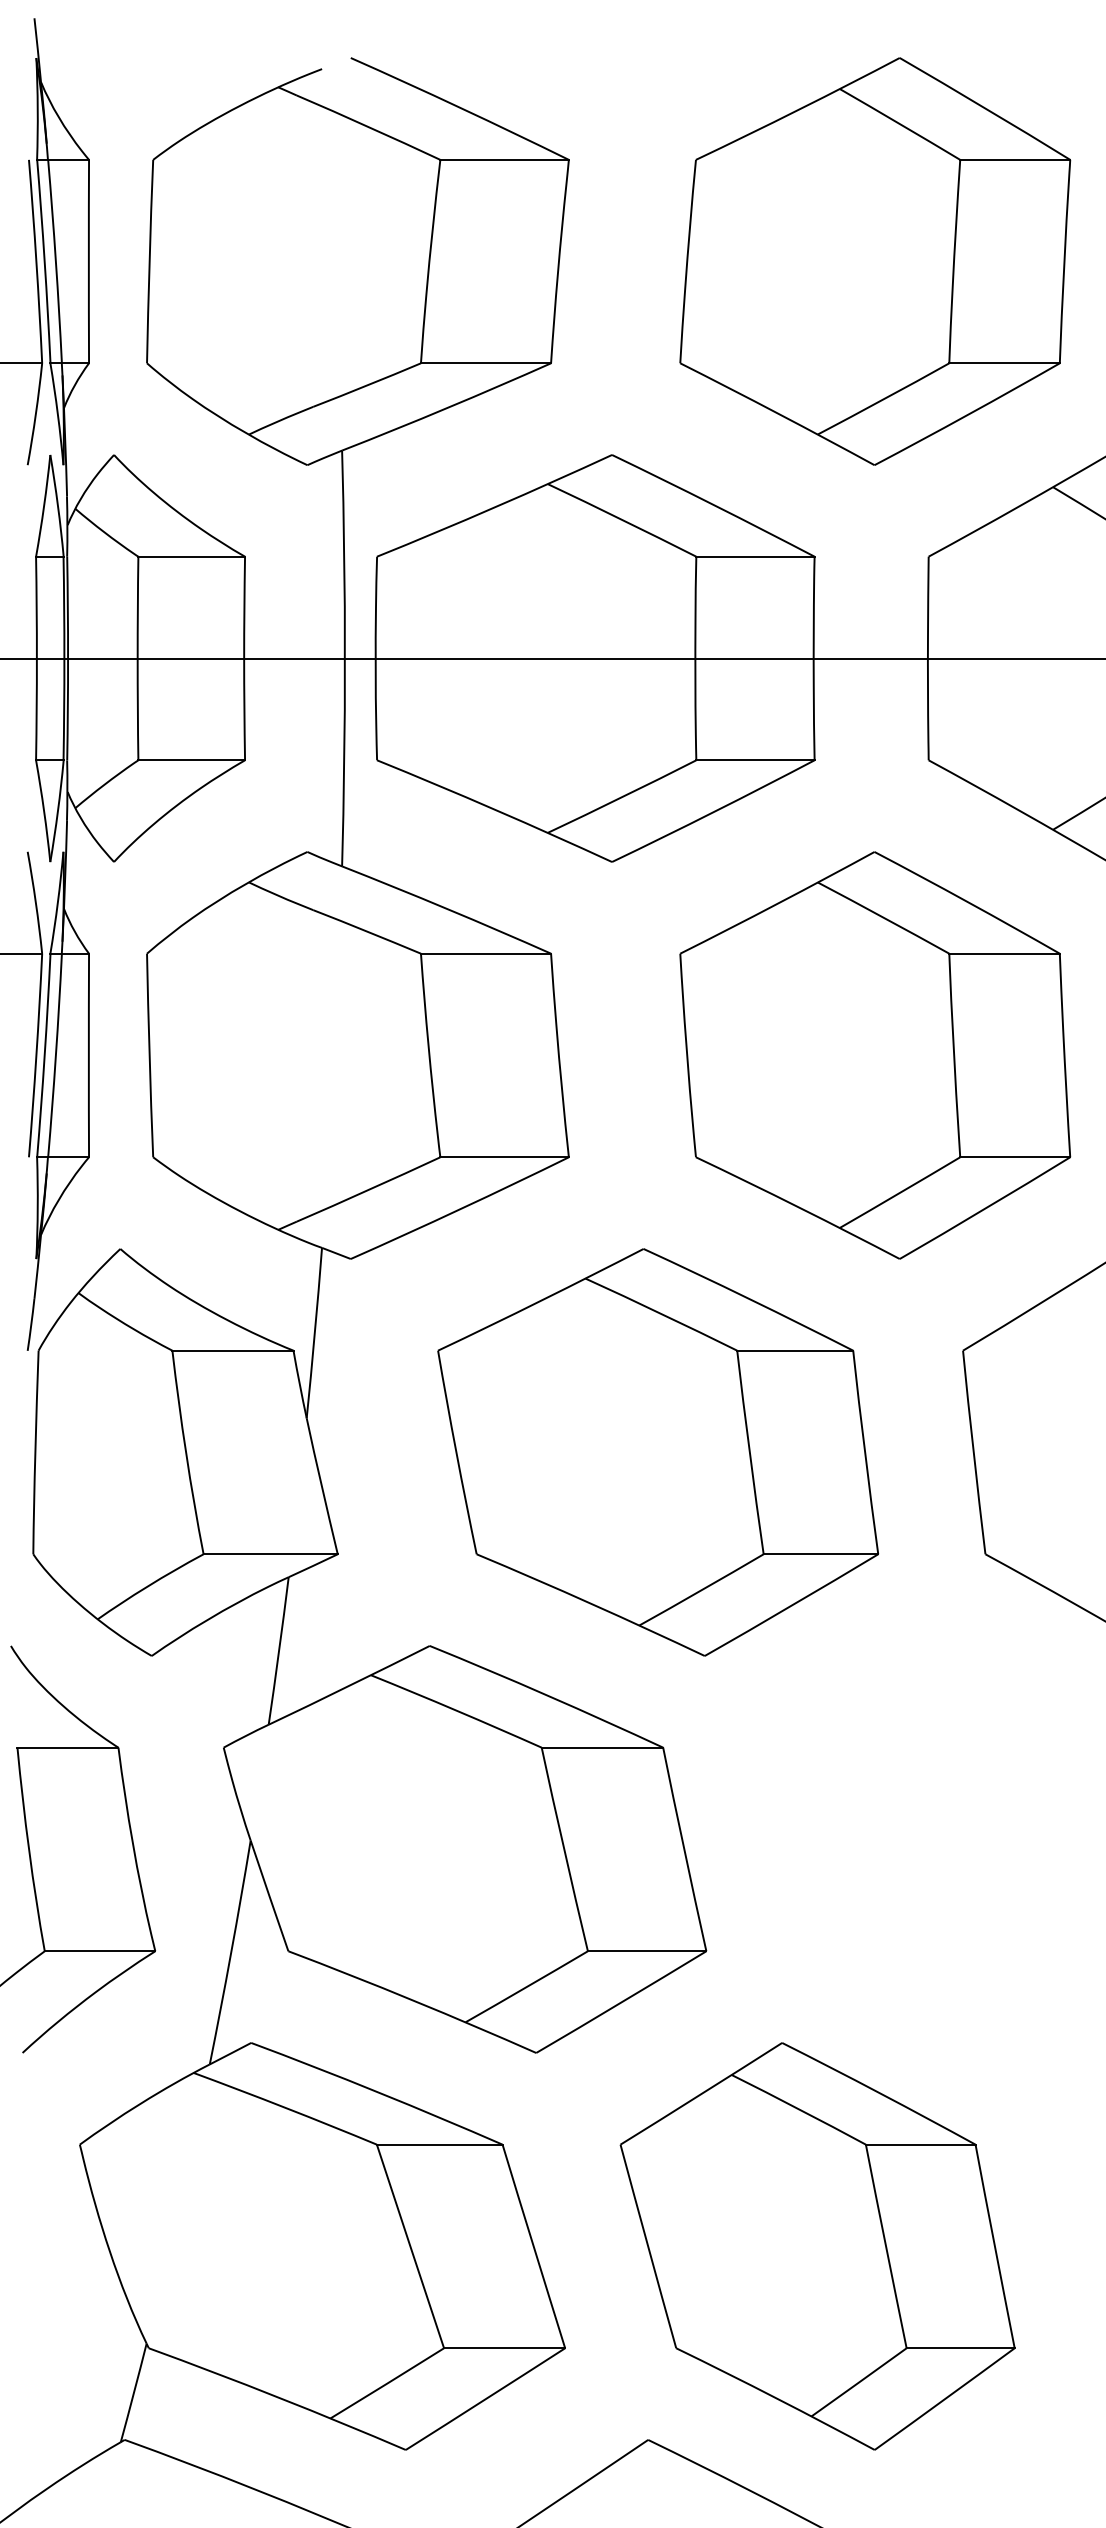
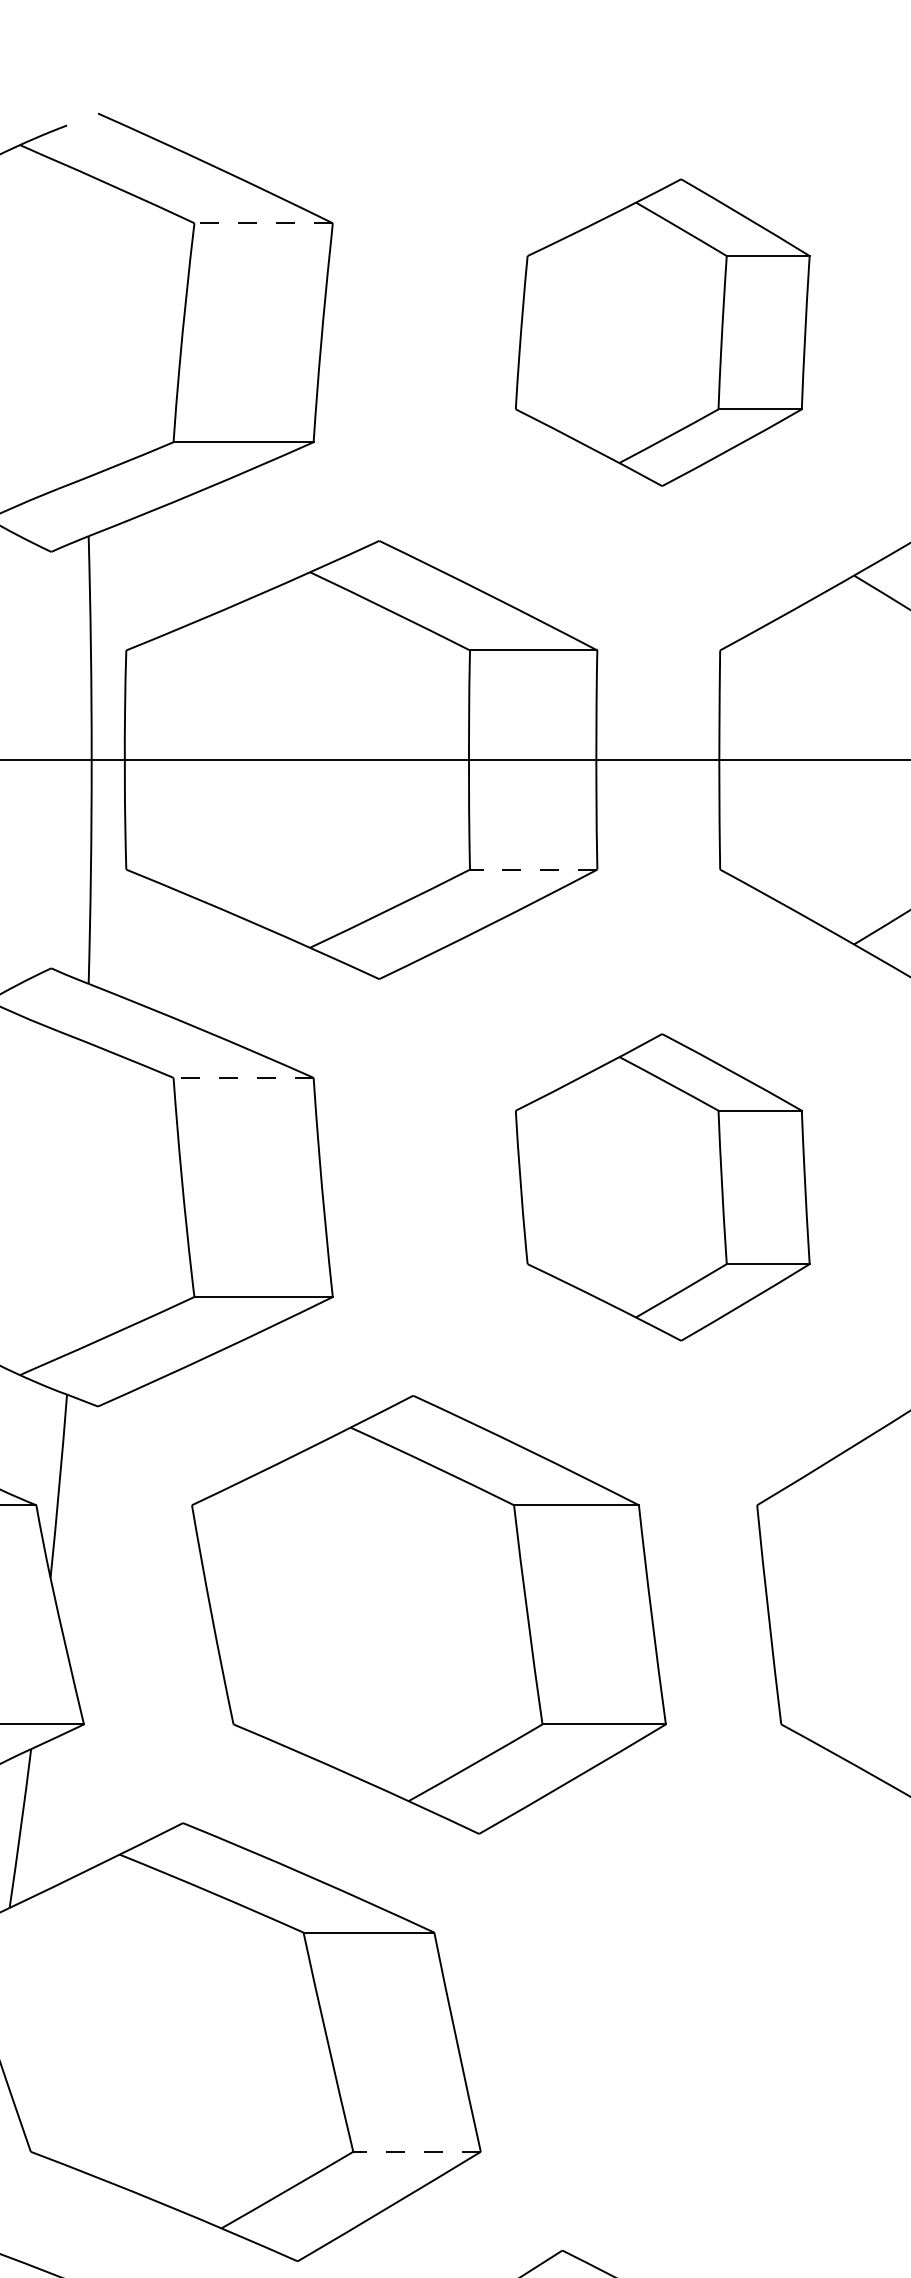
line: (504, 159) -> (263, 222), solid -> dashed
part: (875, 261) -> (662, 332), size x0.7
line: (754, 760) -> (532, 869), solid -> dashed
line: (485, 953) -> (243, 1077), solid -> dashed
part: (875, 1055) -> (662, 1187), size x0.7
line: (646, 1951) -> (416, 2152), solid -> dashed

